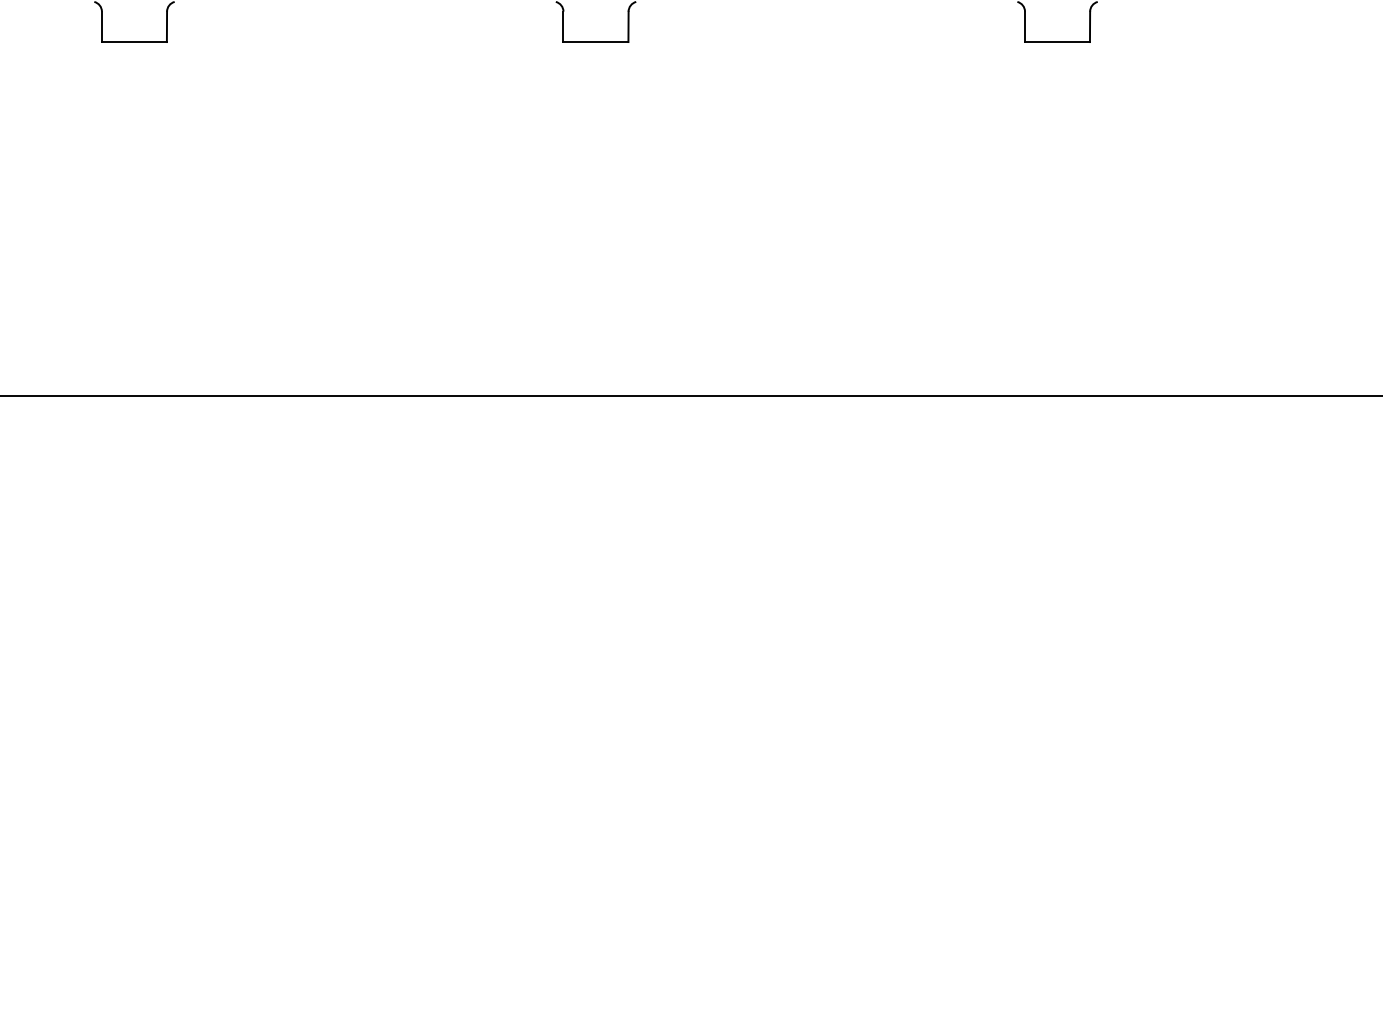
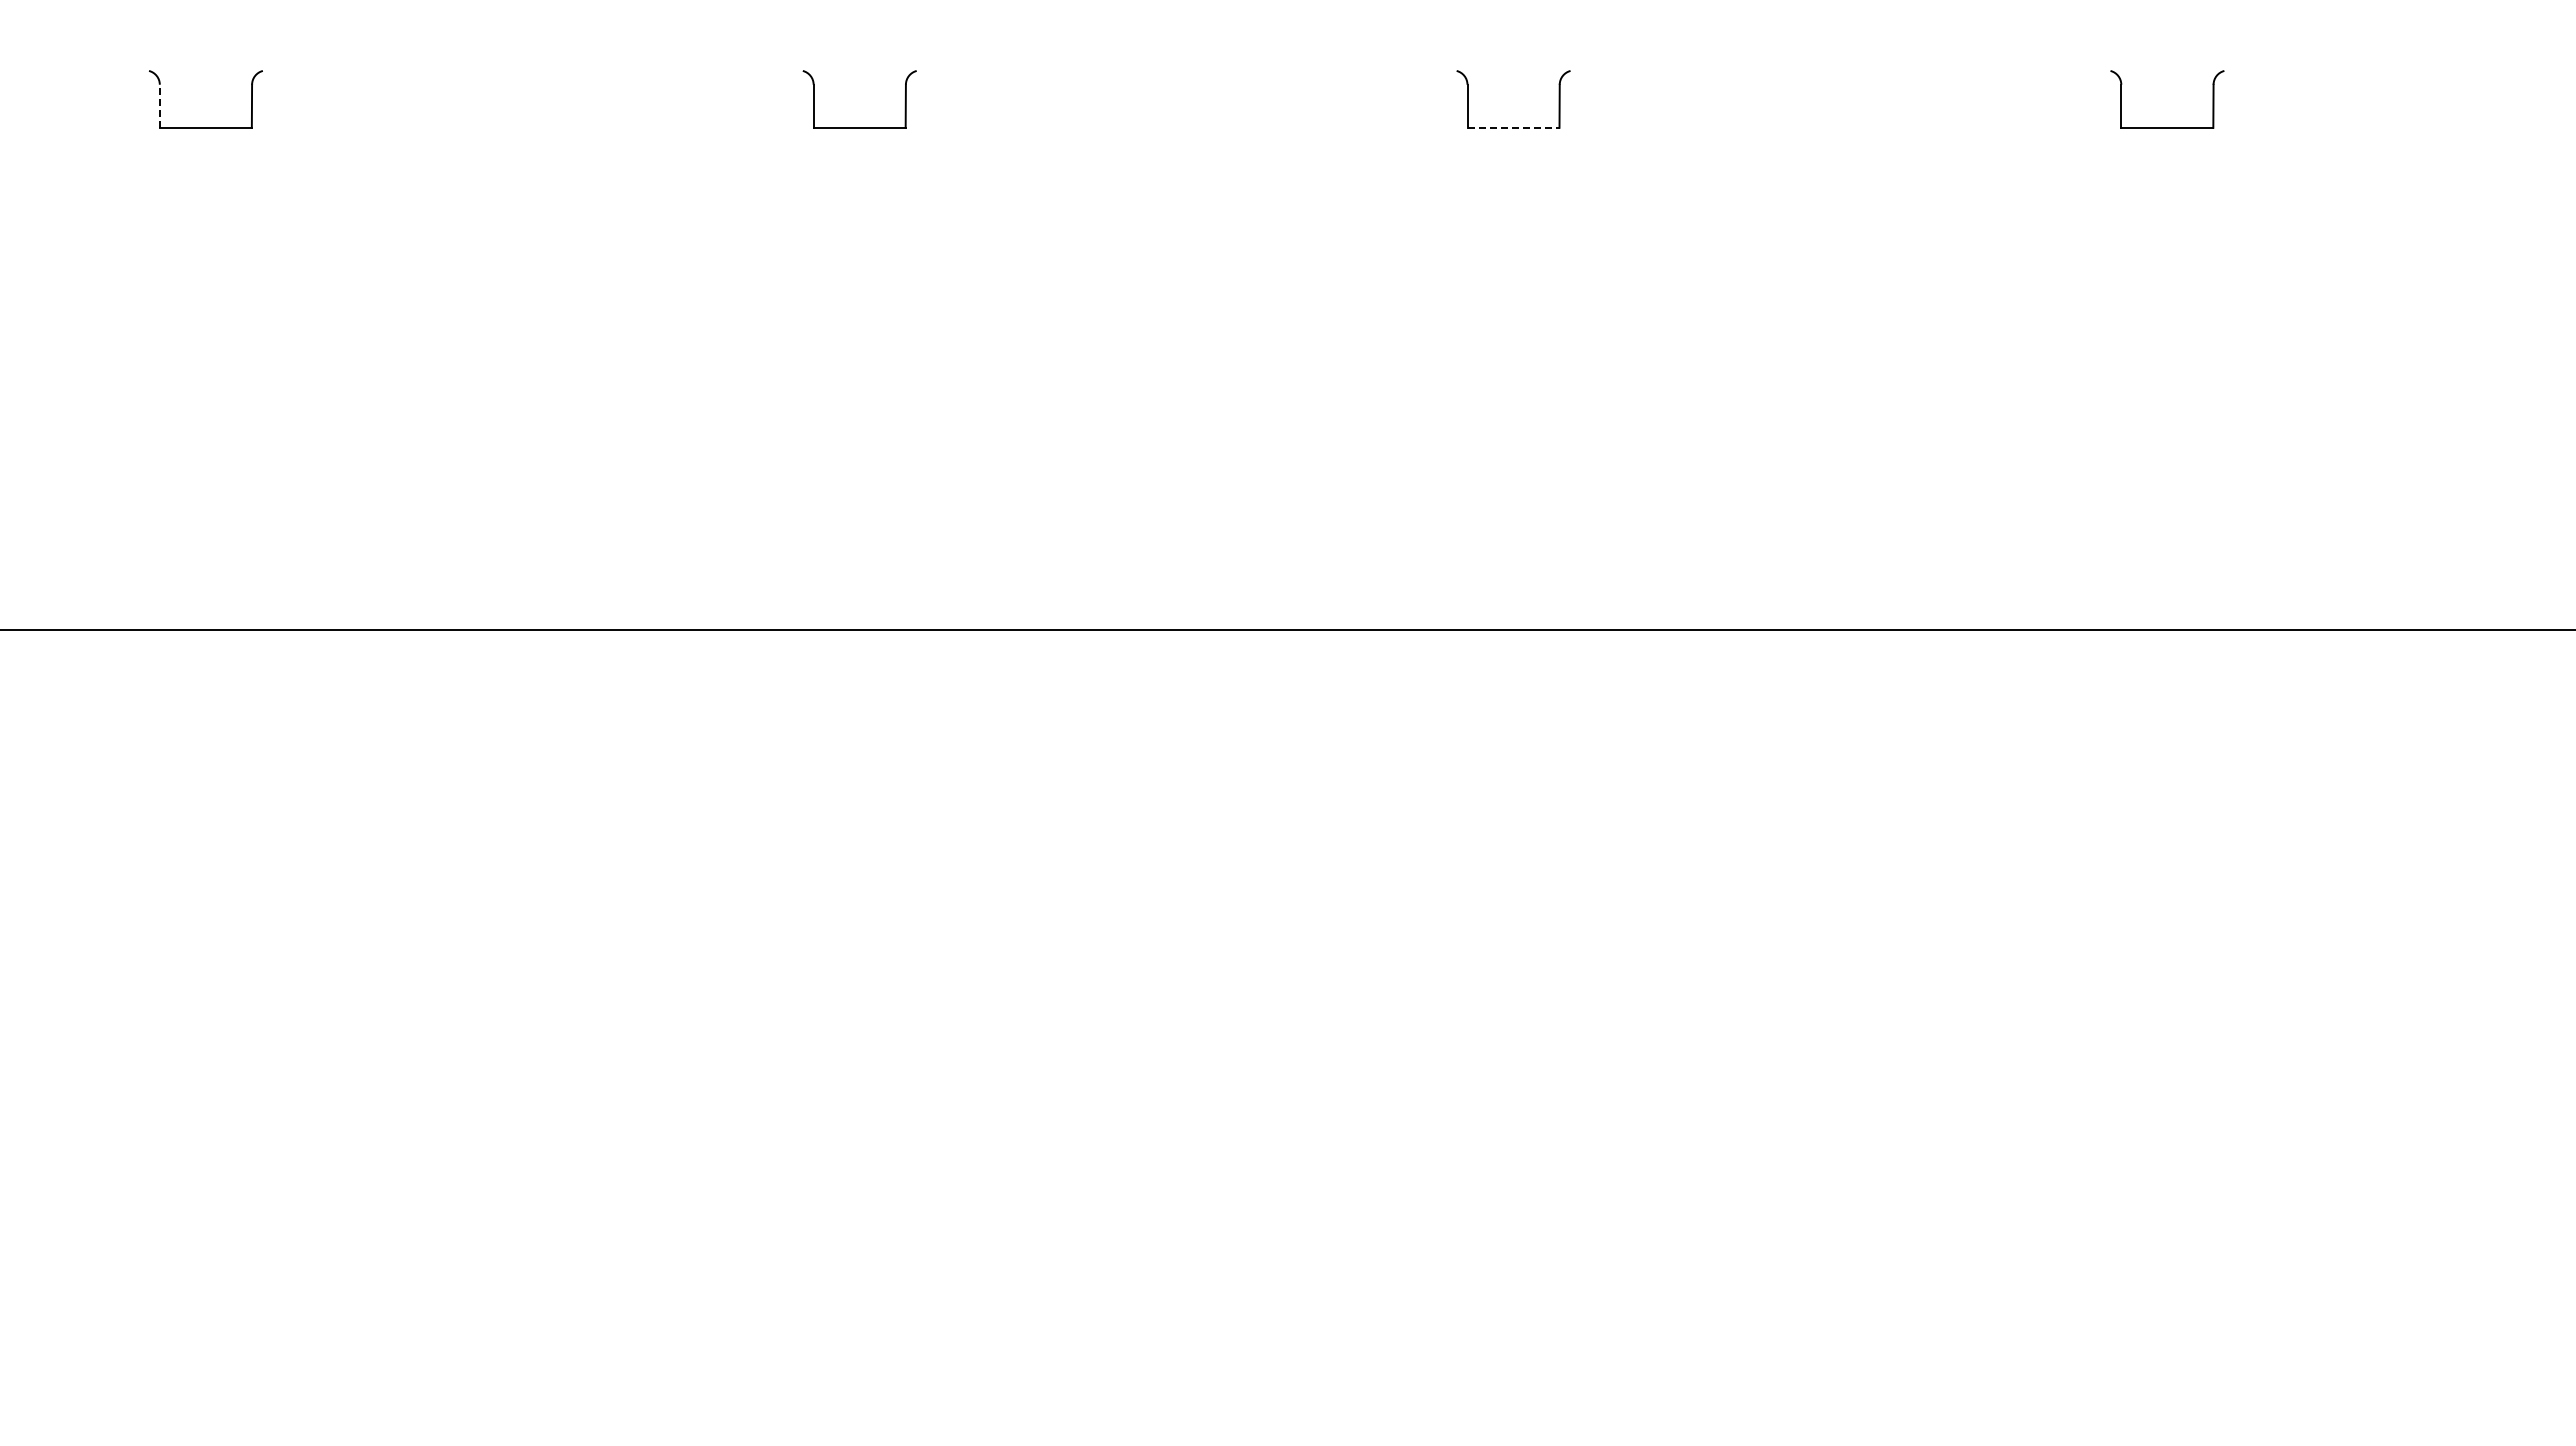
line: (101, 27) -> (159, 106), solid -> dashed
line: (1057, 41) -> (1513, 127), solid -> dashed

